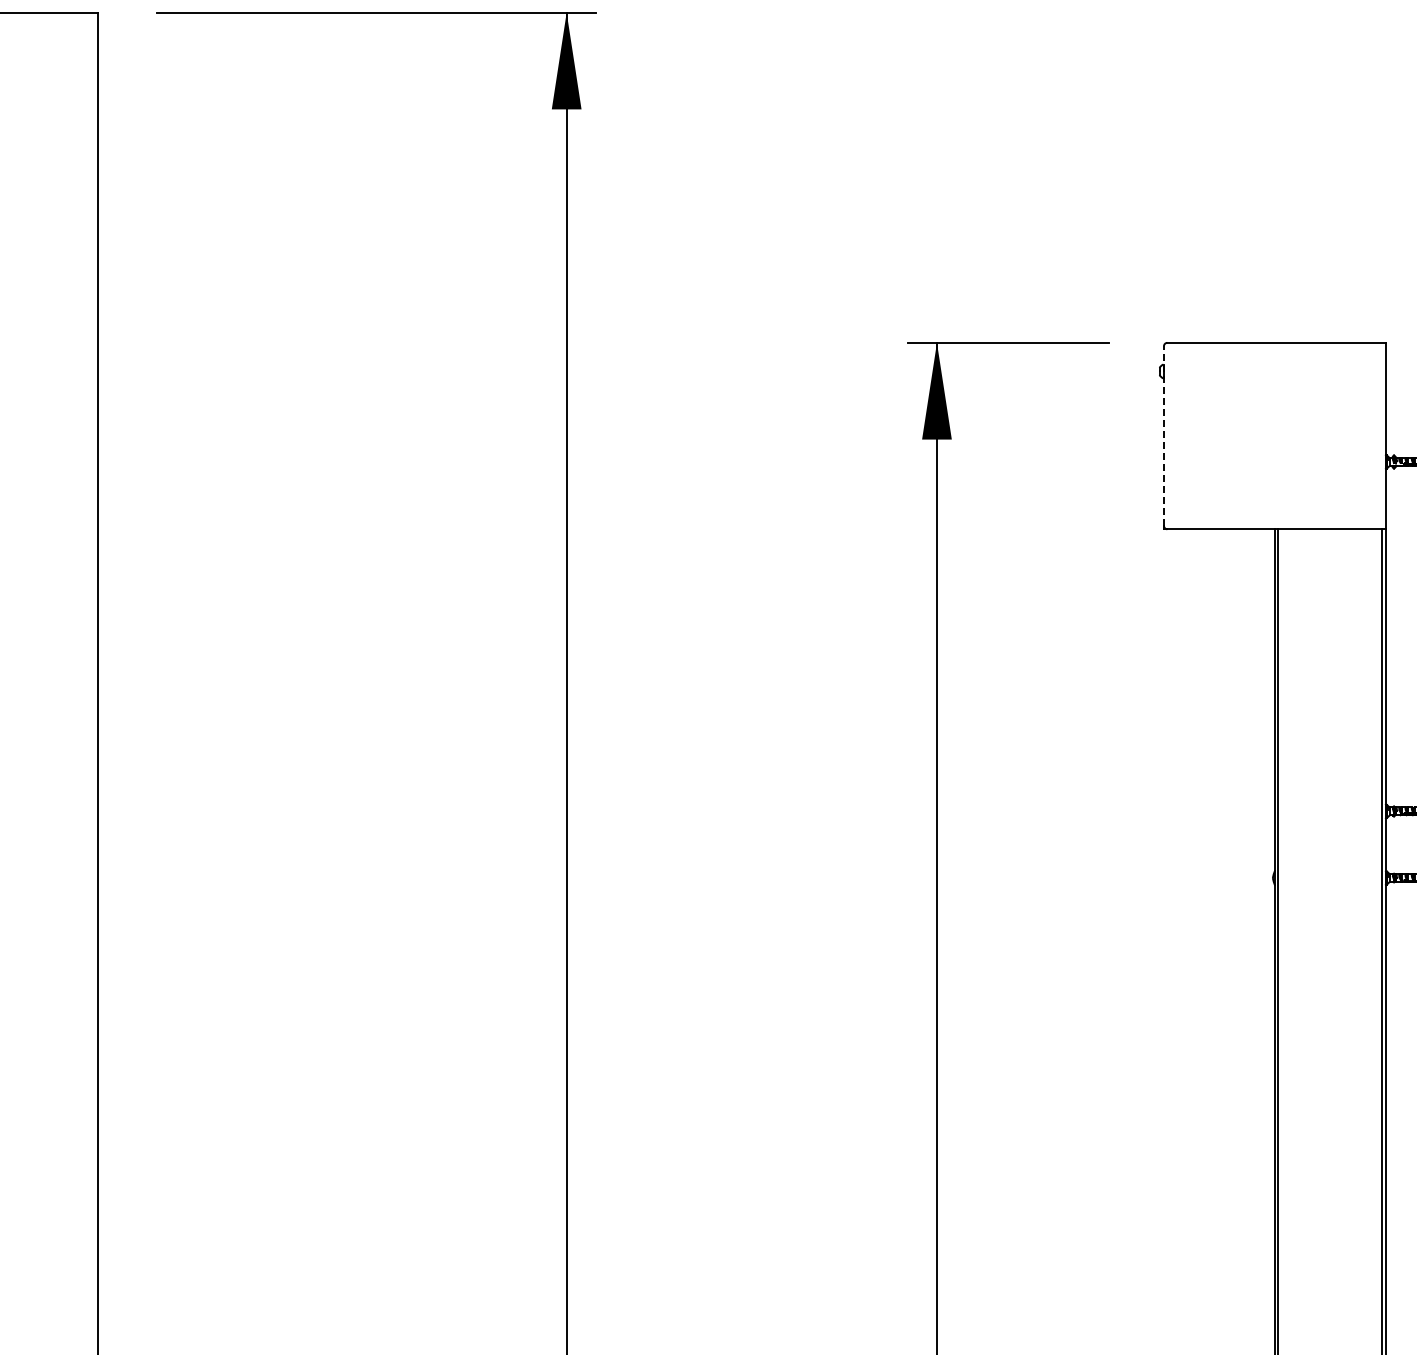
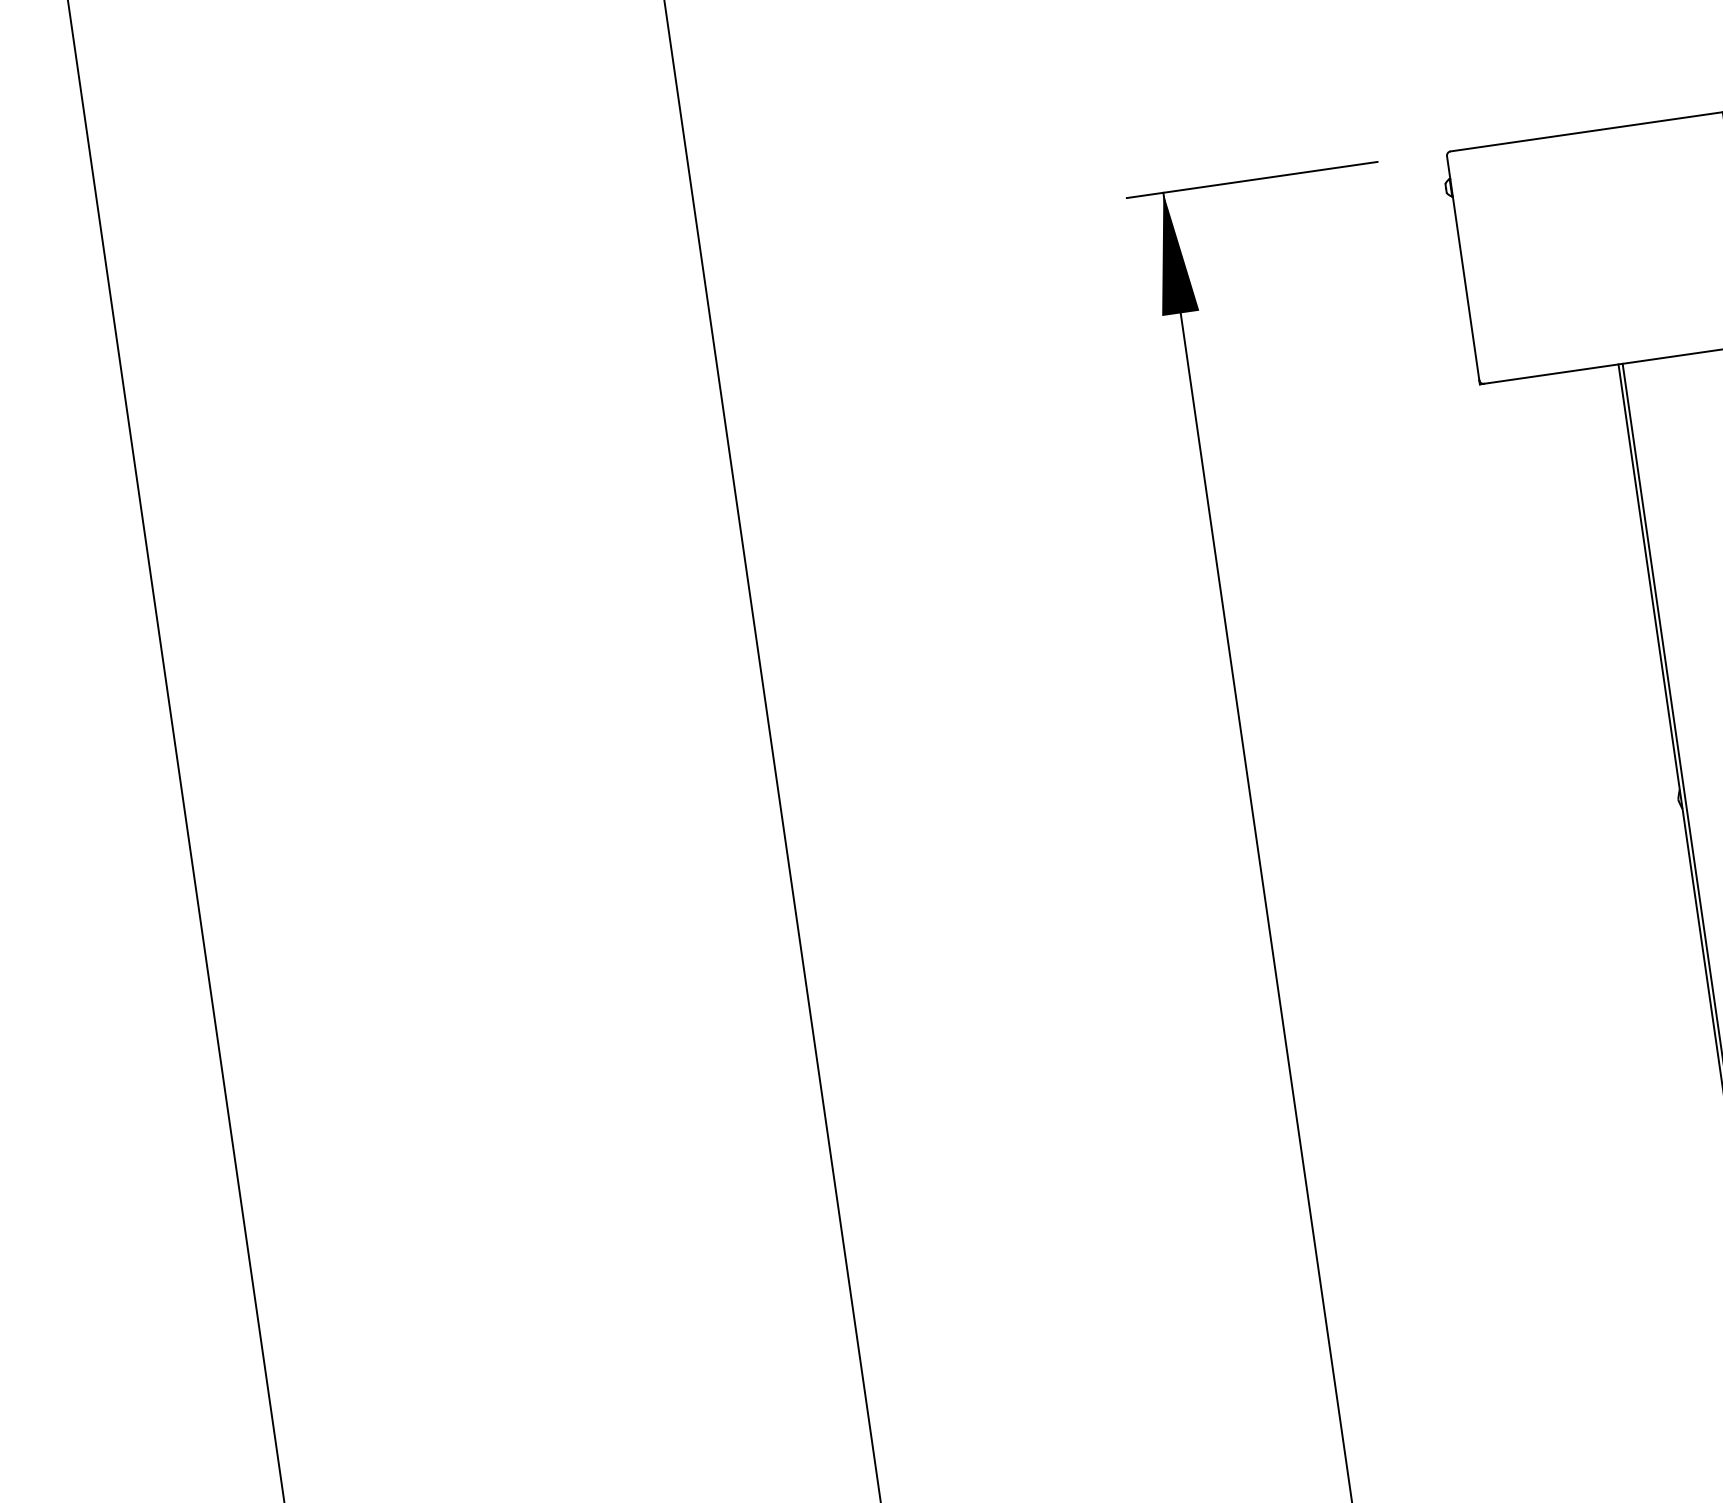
line: (1163, 436) -> (1462, 268), dashed -> solid

